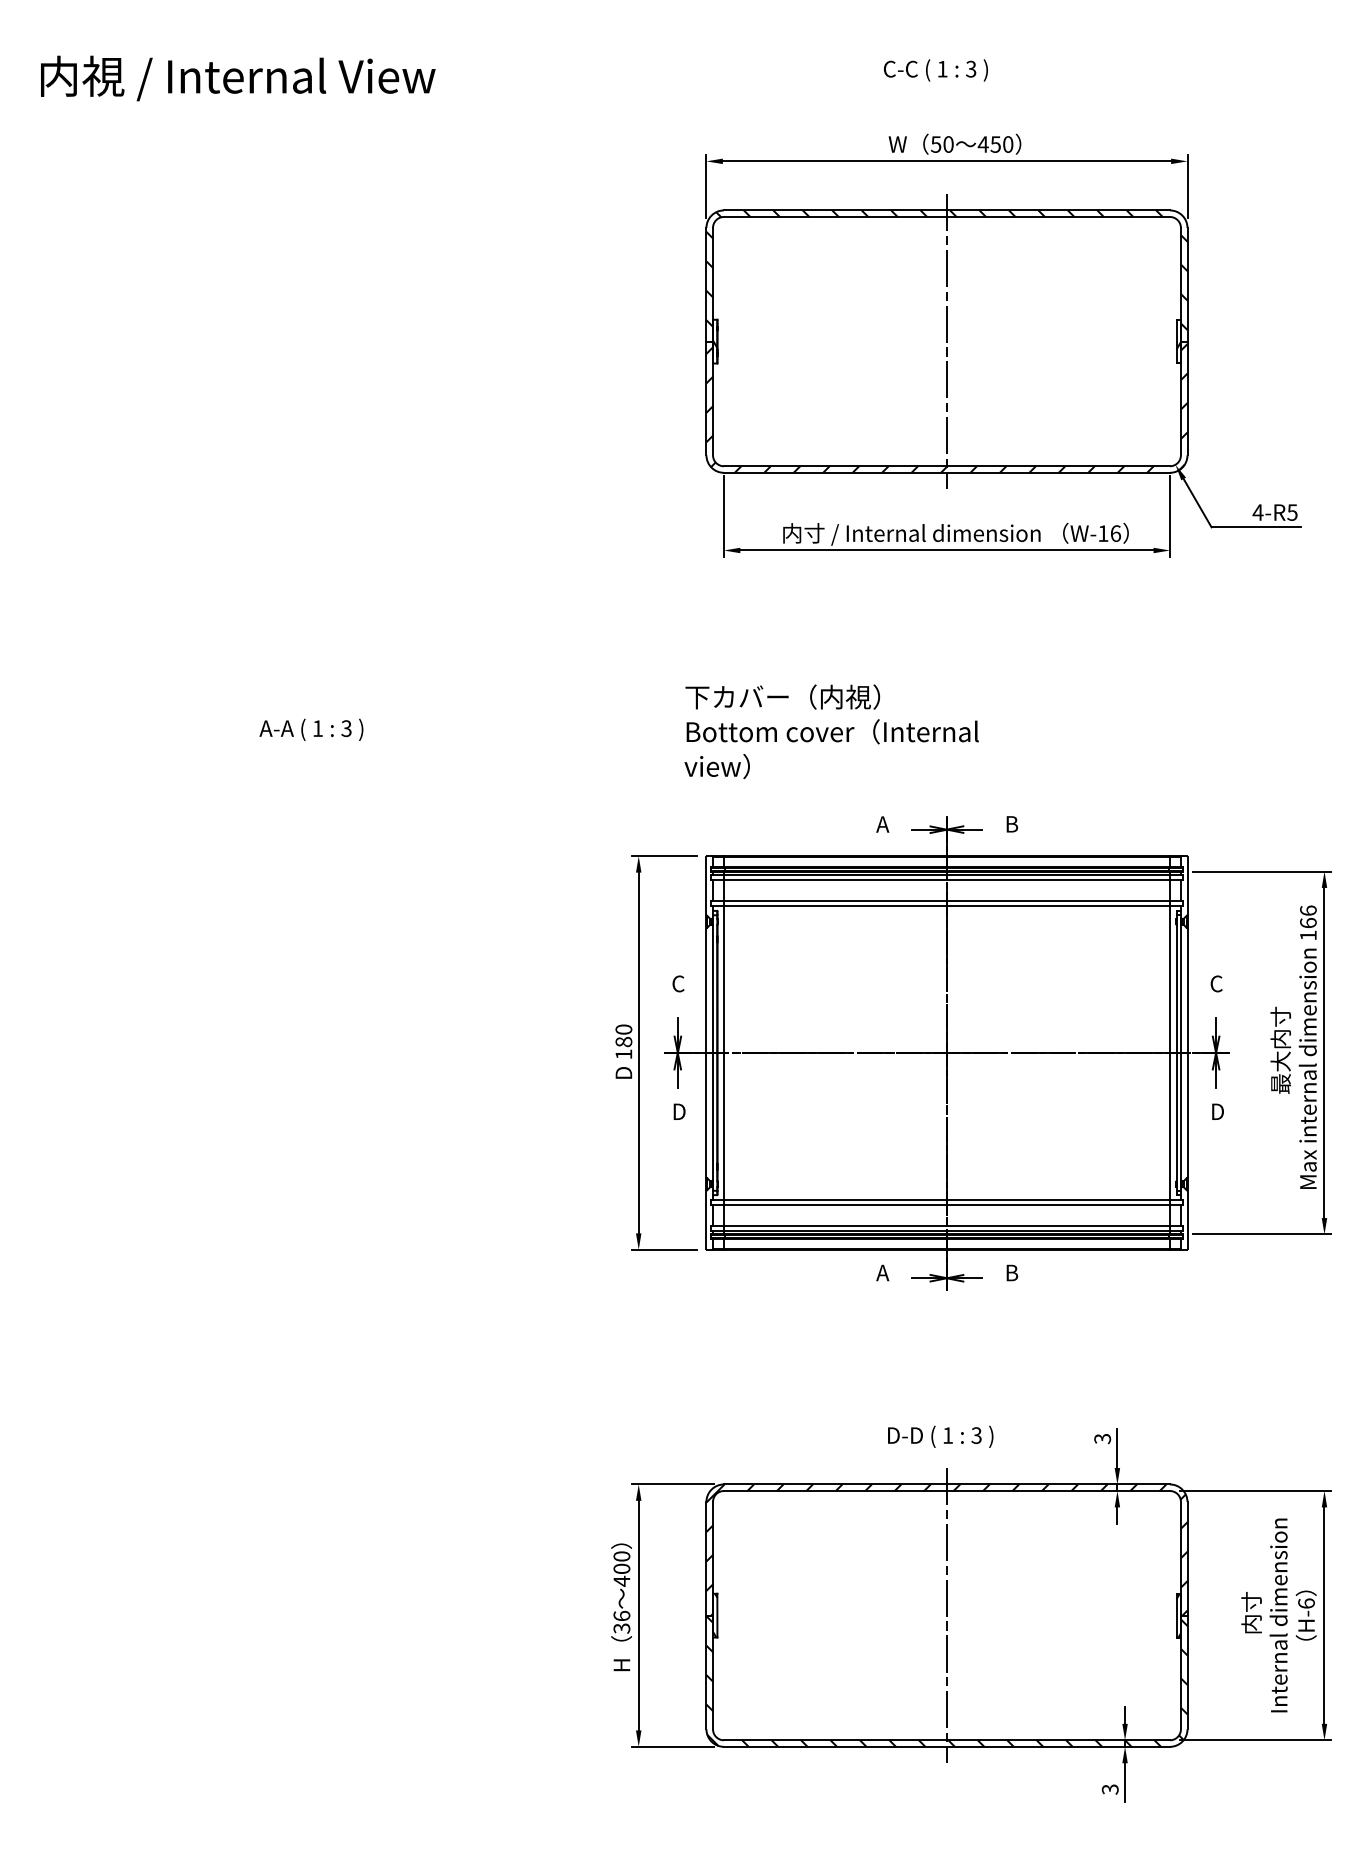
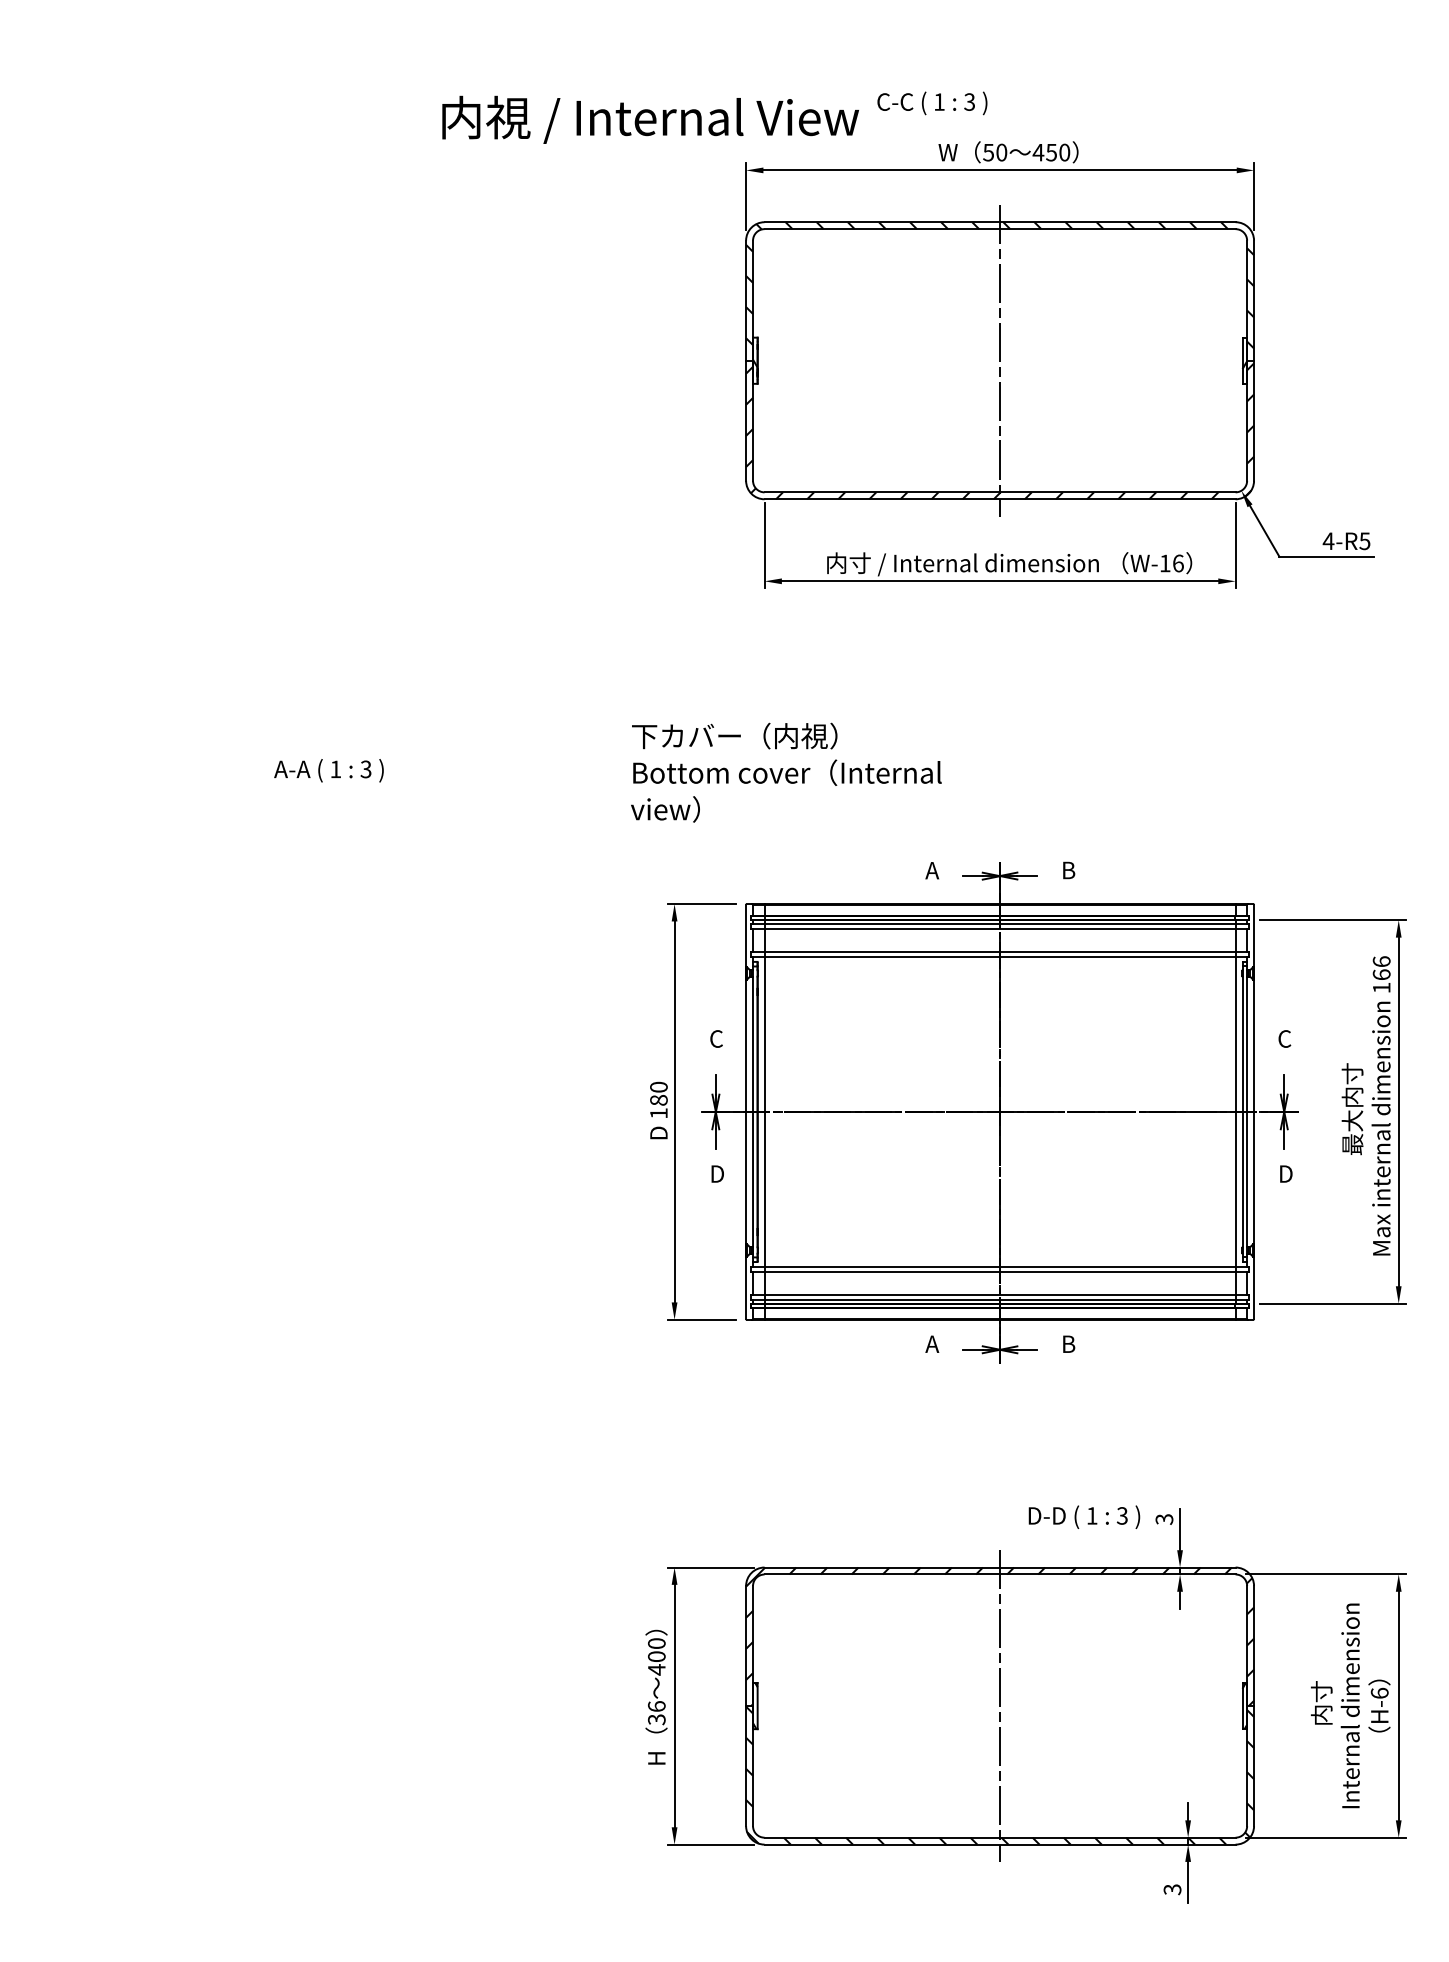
text: (936, 70) -> (932, 103), moved
text: (238, 78) -> (650, 119), moved
text: (831, 731) -> (786, 772), moved
text: (940, 1436) -> (1084, 1516), moved

